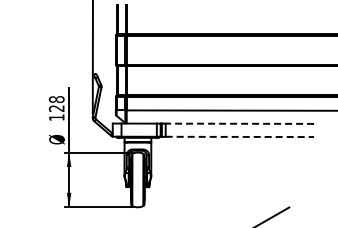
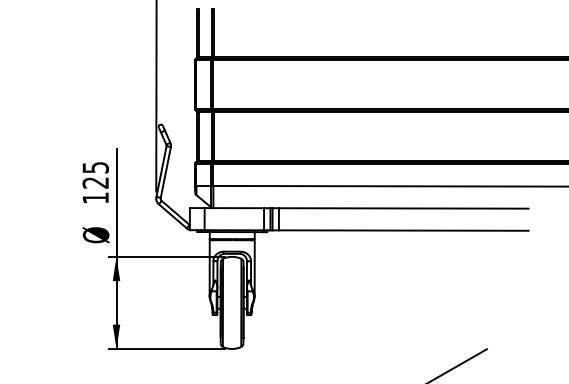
text: (56, 99) -> (95, 167), 128 -> 125
line: (239, 123) -> (403, 207), dashed -> solid
line: (240, 136) -> (404, 229), dashed -> solid

